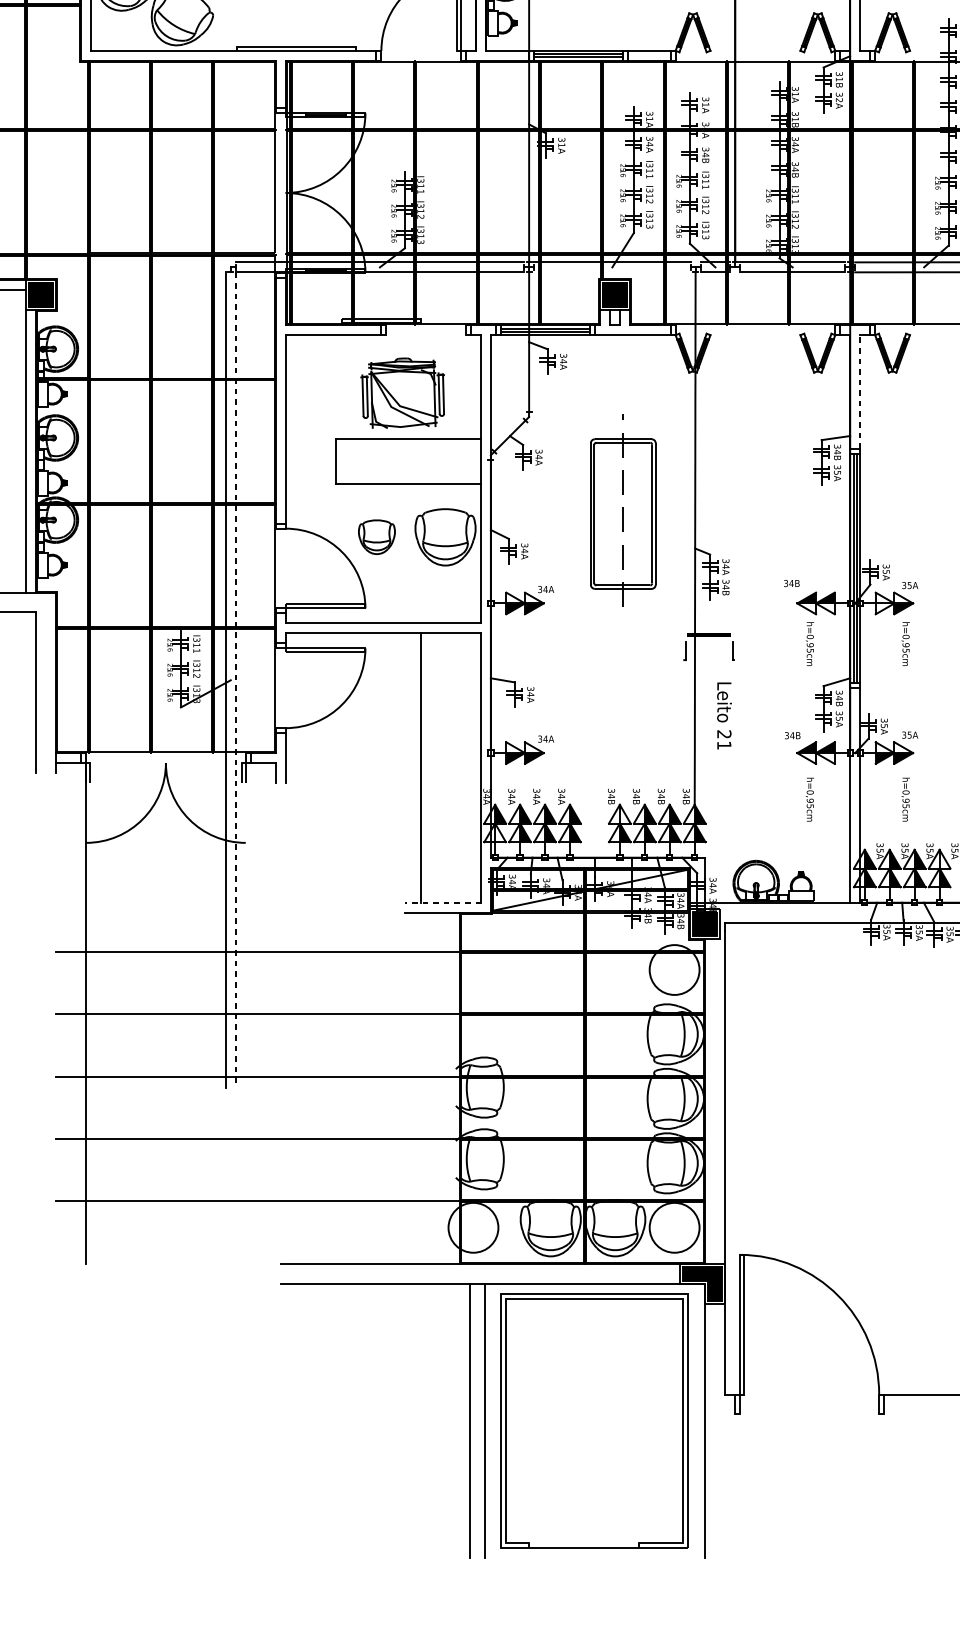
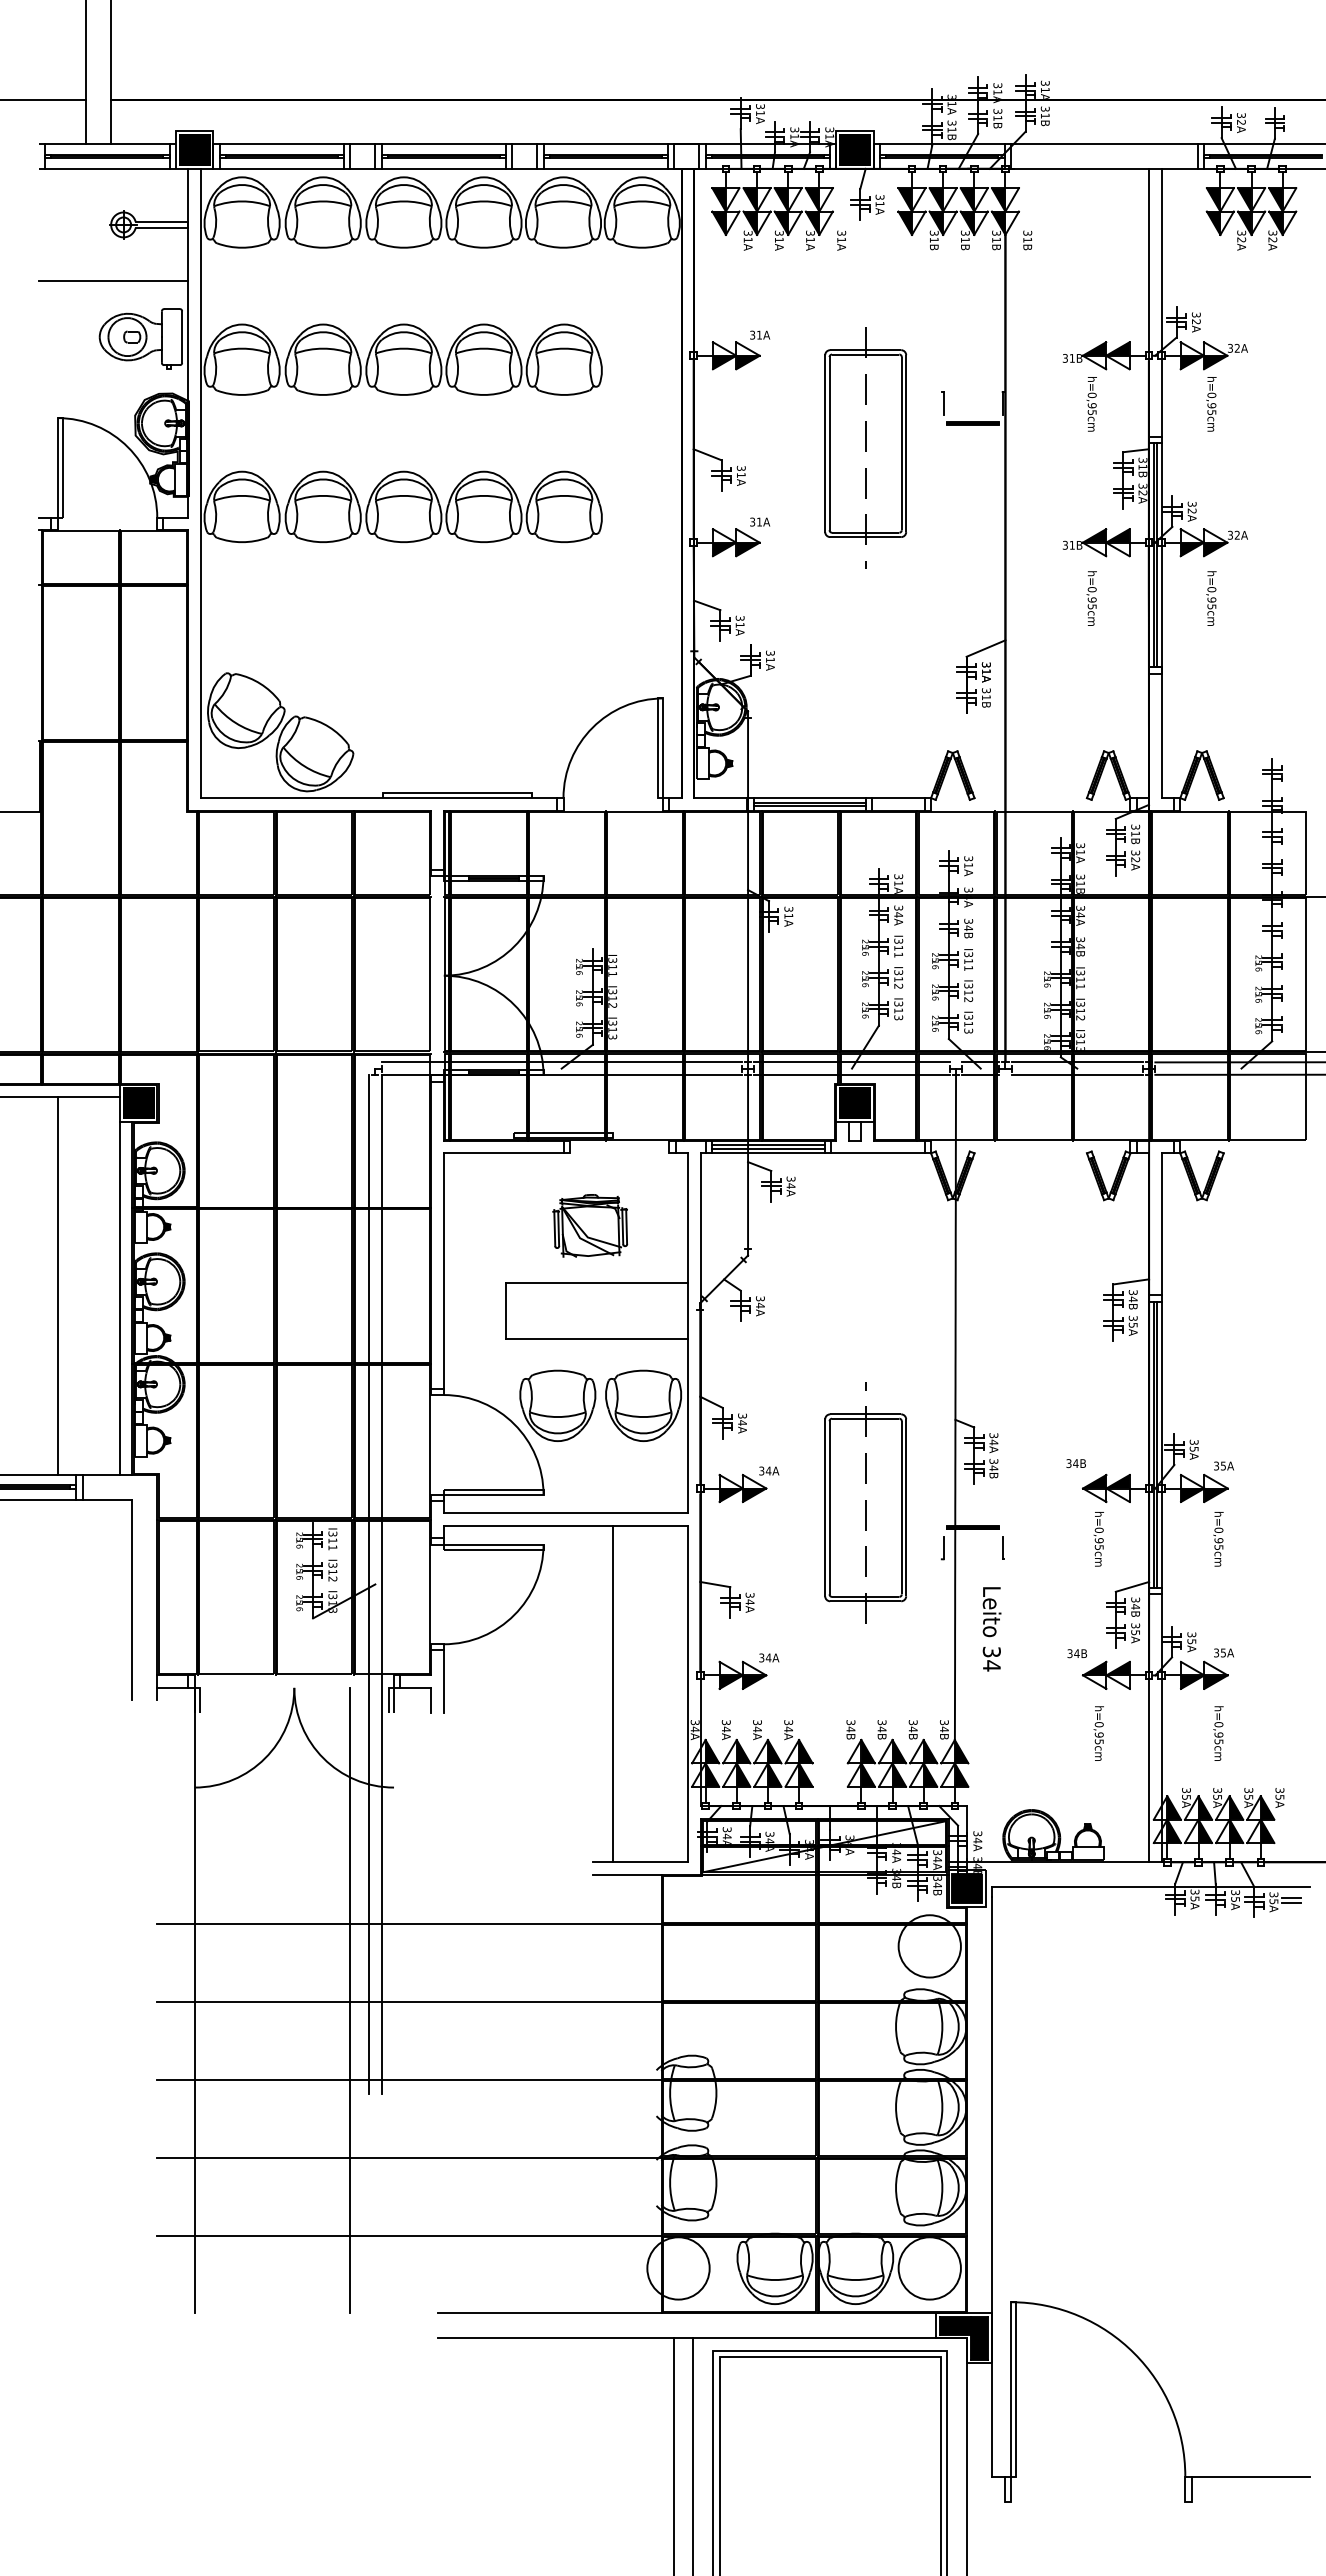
line: (611, 272) -> (851, 1074), added
line: (860, 391) -> (1161, 1223), dashed -> solid
part: (403, 392) -> (590, 1225), size x0.71
part: (623, 509) -> (865, 1502), moved
part: (376, 537) -> (557, 1405), size x1.67
fill: (884, 608) -> (1192, 1494), added
line: (235, 680) -> (381, 1584), dashed -> solid
text: (724, 739) -> (991, 1658), 21 -> 34
fill: (624, 814) -> (867, 1751), added
fill: (500, 832) -> (712, 1774), added
fill: (944, 858) -> (1267, 1807), added
line: (443, 902) -> (640, 1862), dashed -> solid
line: (210, 1013) -> (350, 2000), added

